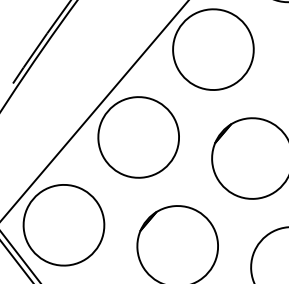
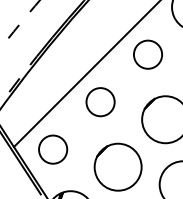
circle: (212, 49) -> (147, 54), size x0.6
circle: (138, 136) -> (100, 101), size x0.6
circle: (62, 225) -> (52, 149), size x0.6

